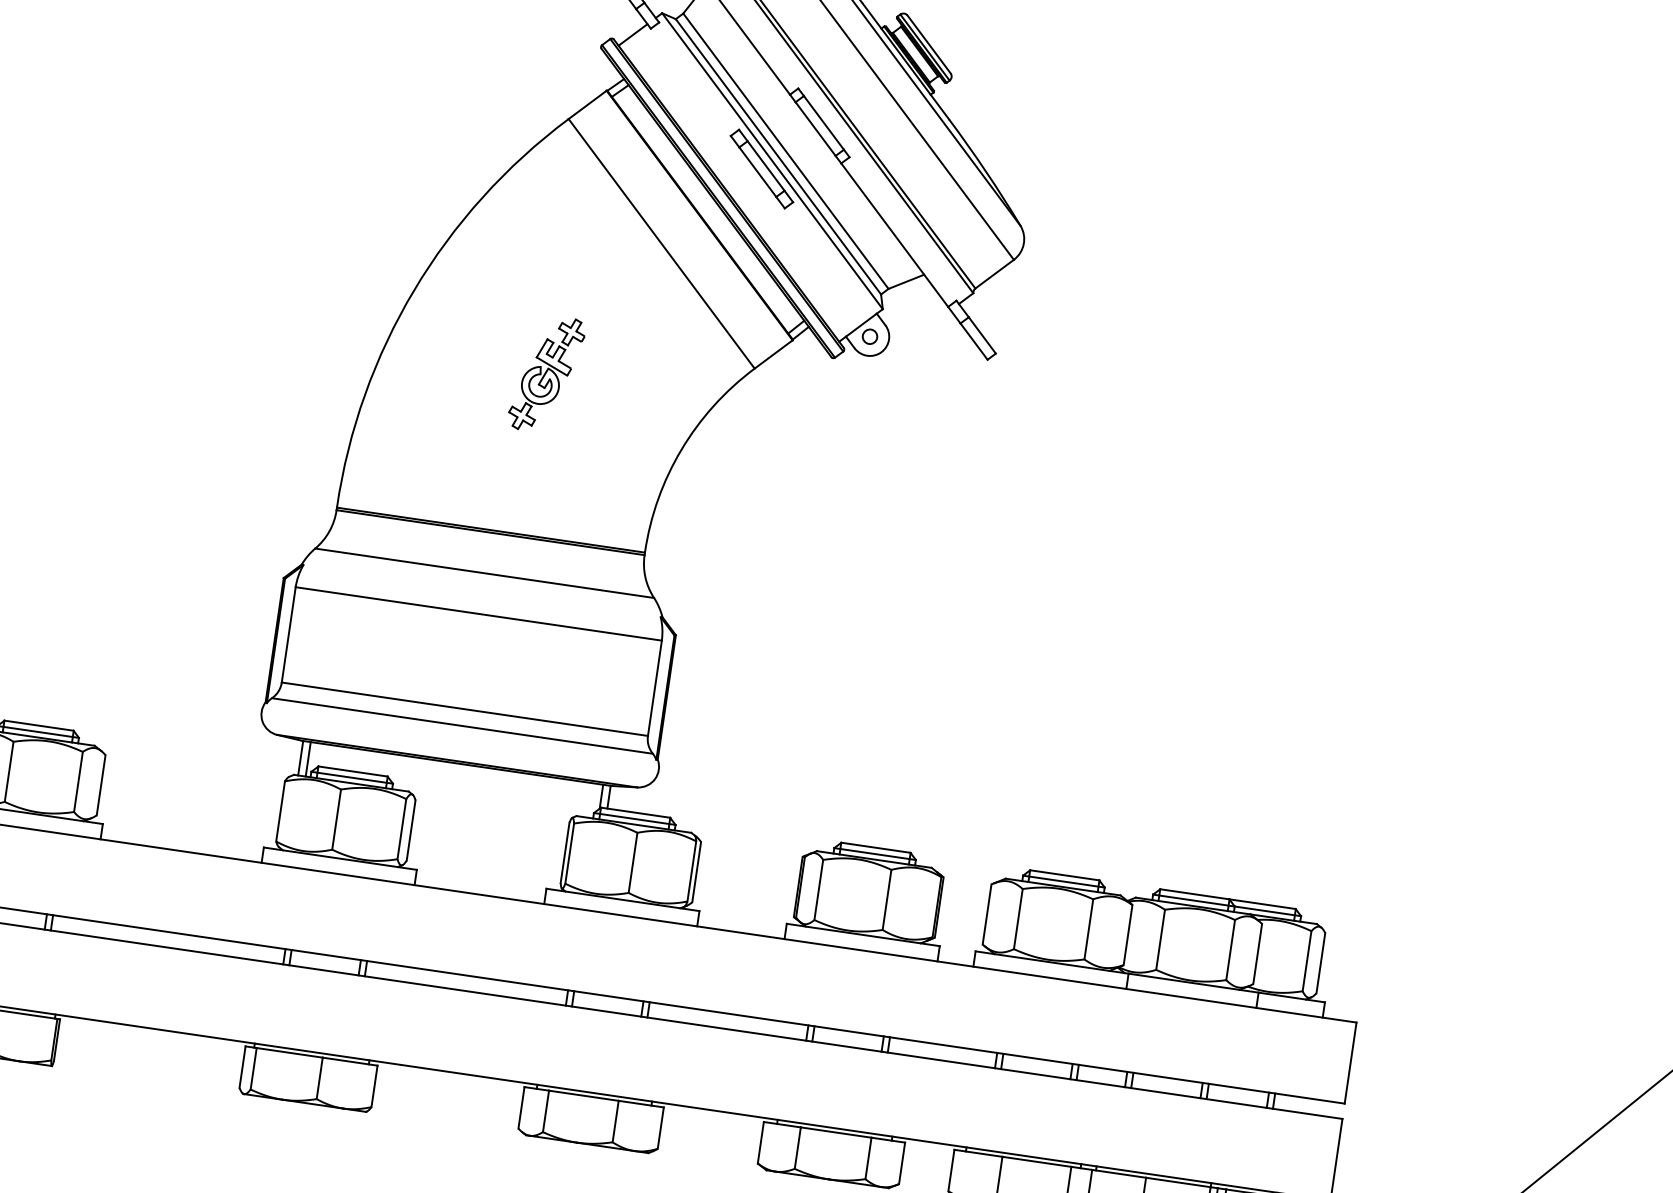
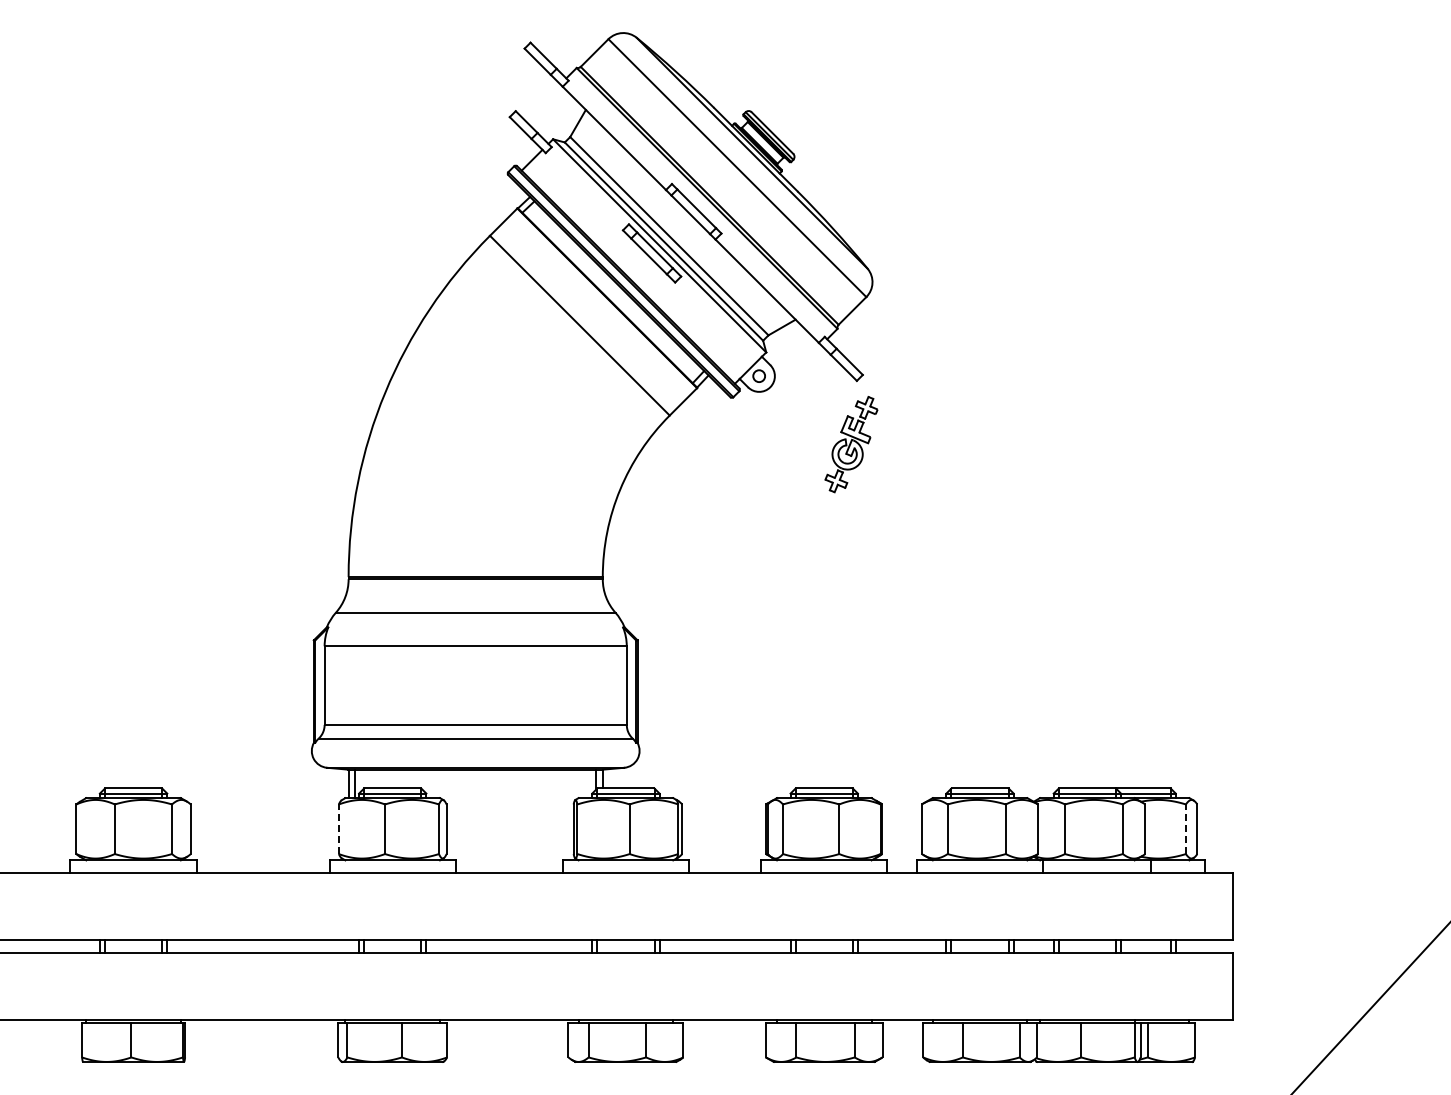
part: (546, 374) -> (851, 444), moved
line: (280, 811) -> (338, 829), solid -> dashed
line: (1306, 961) -> (1185, 829), solid -> dashed

